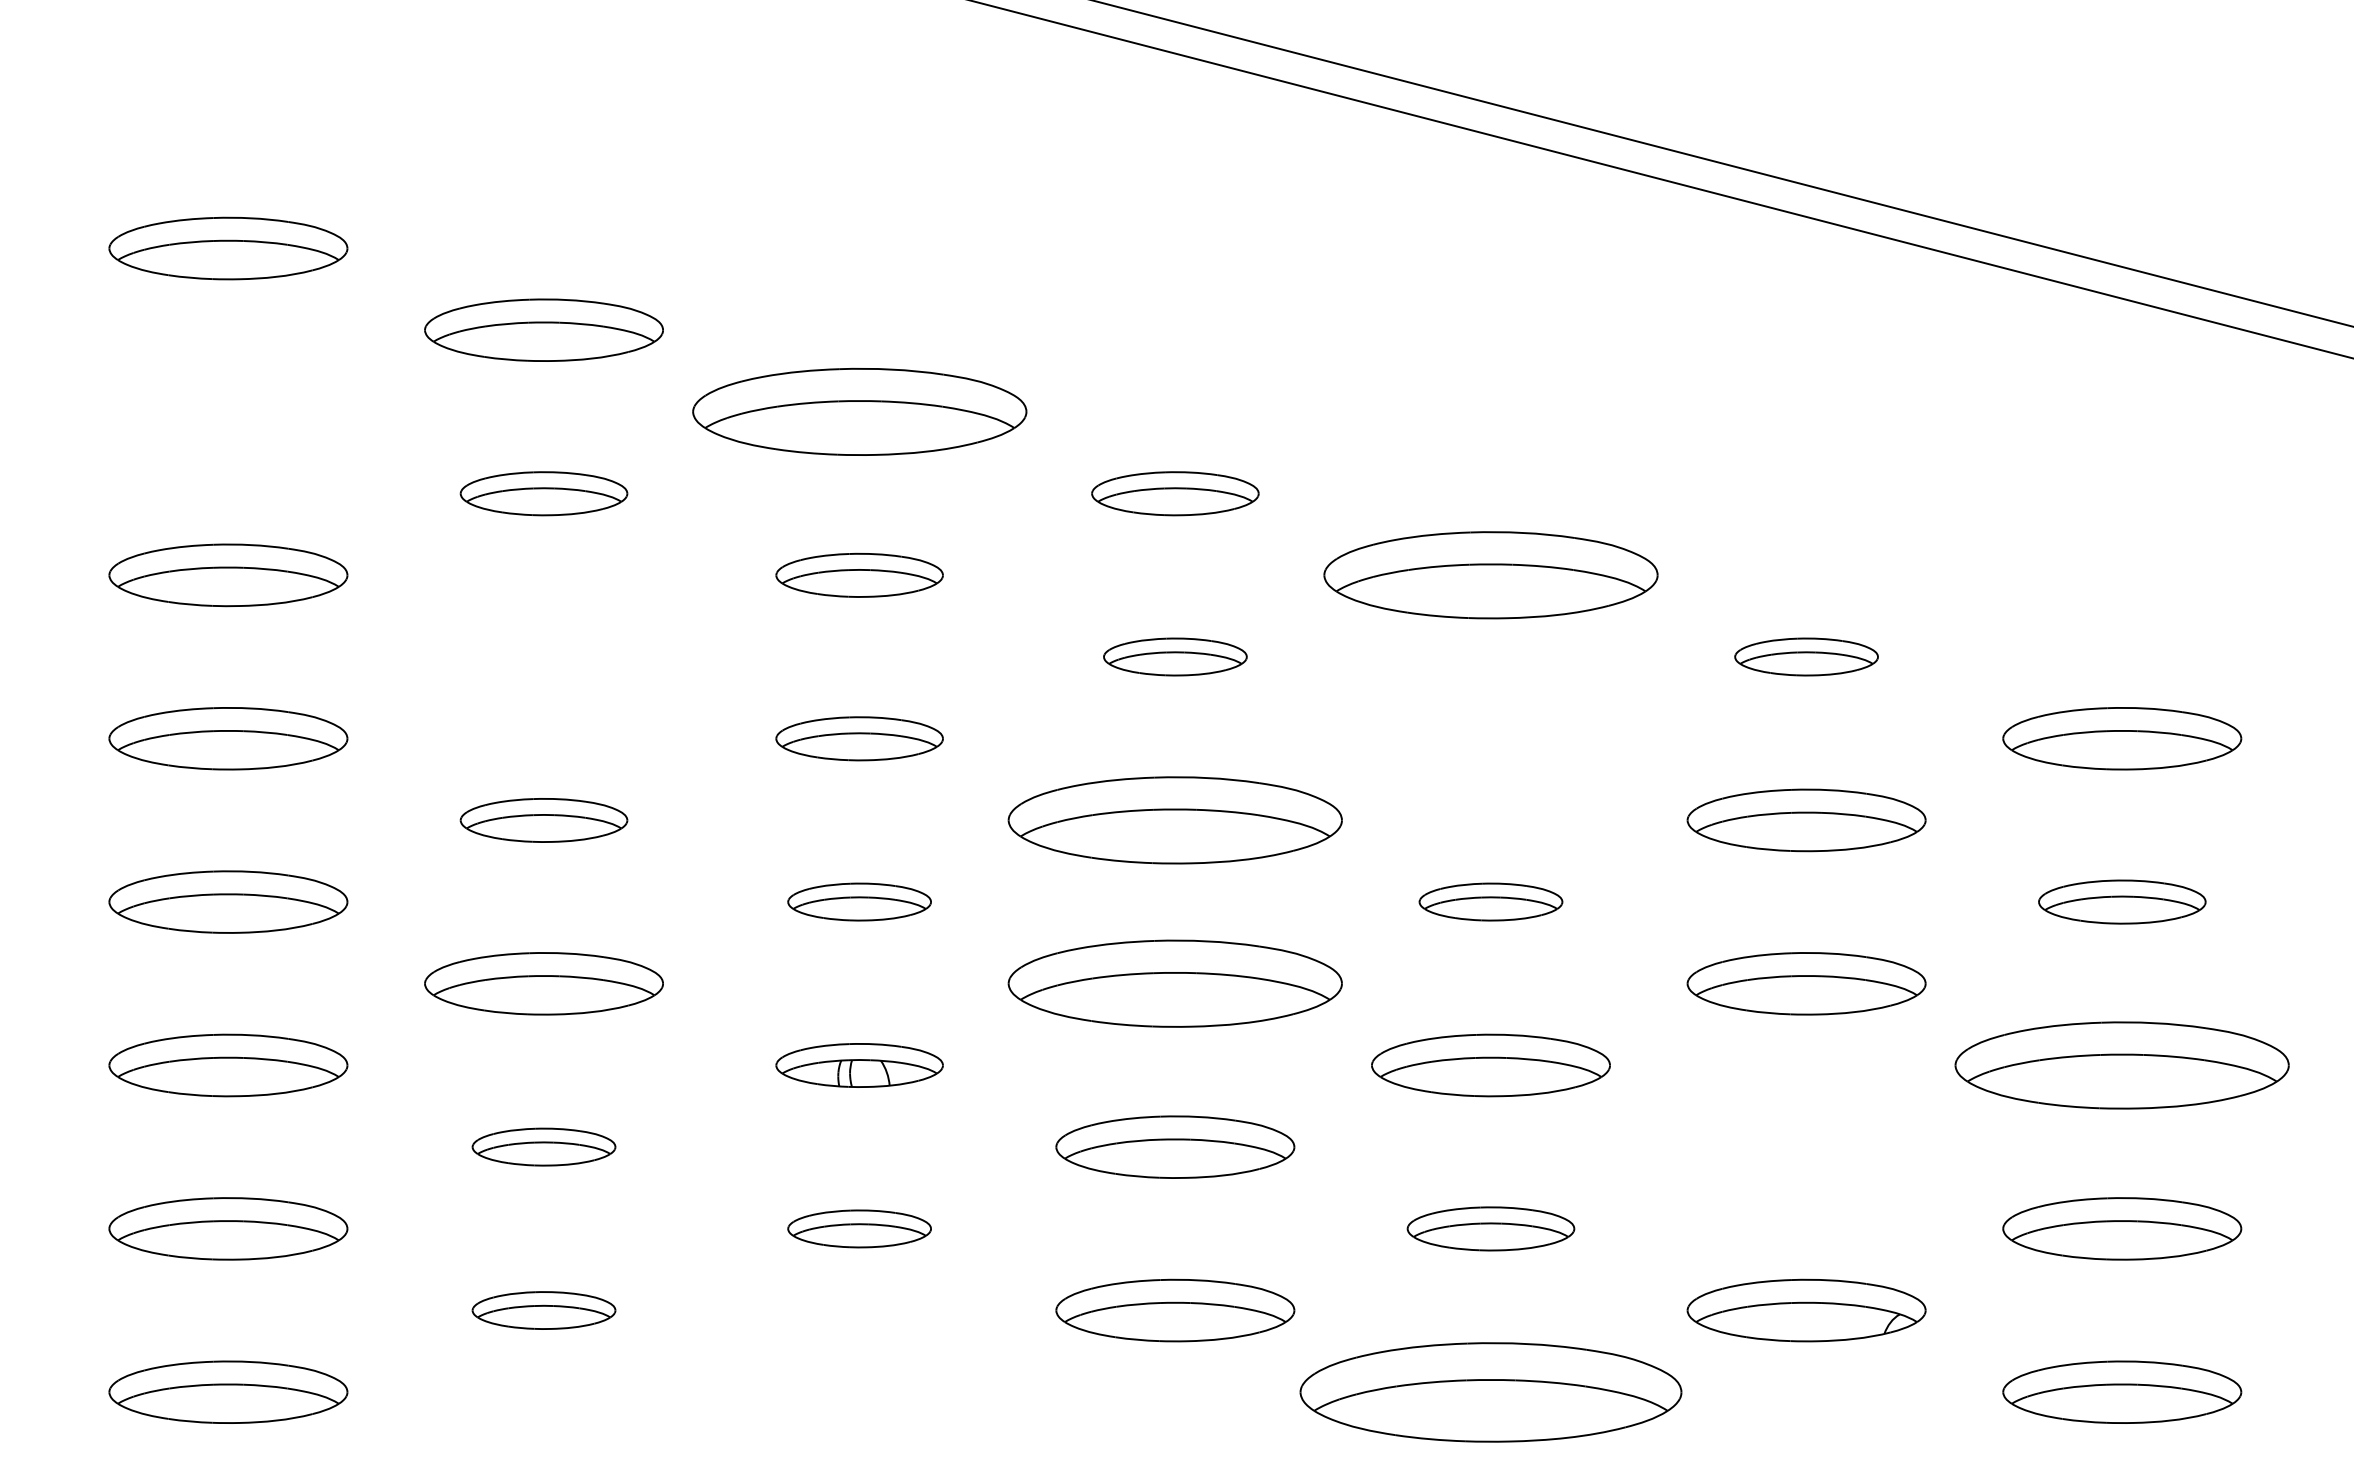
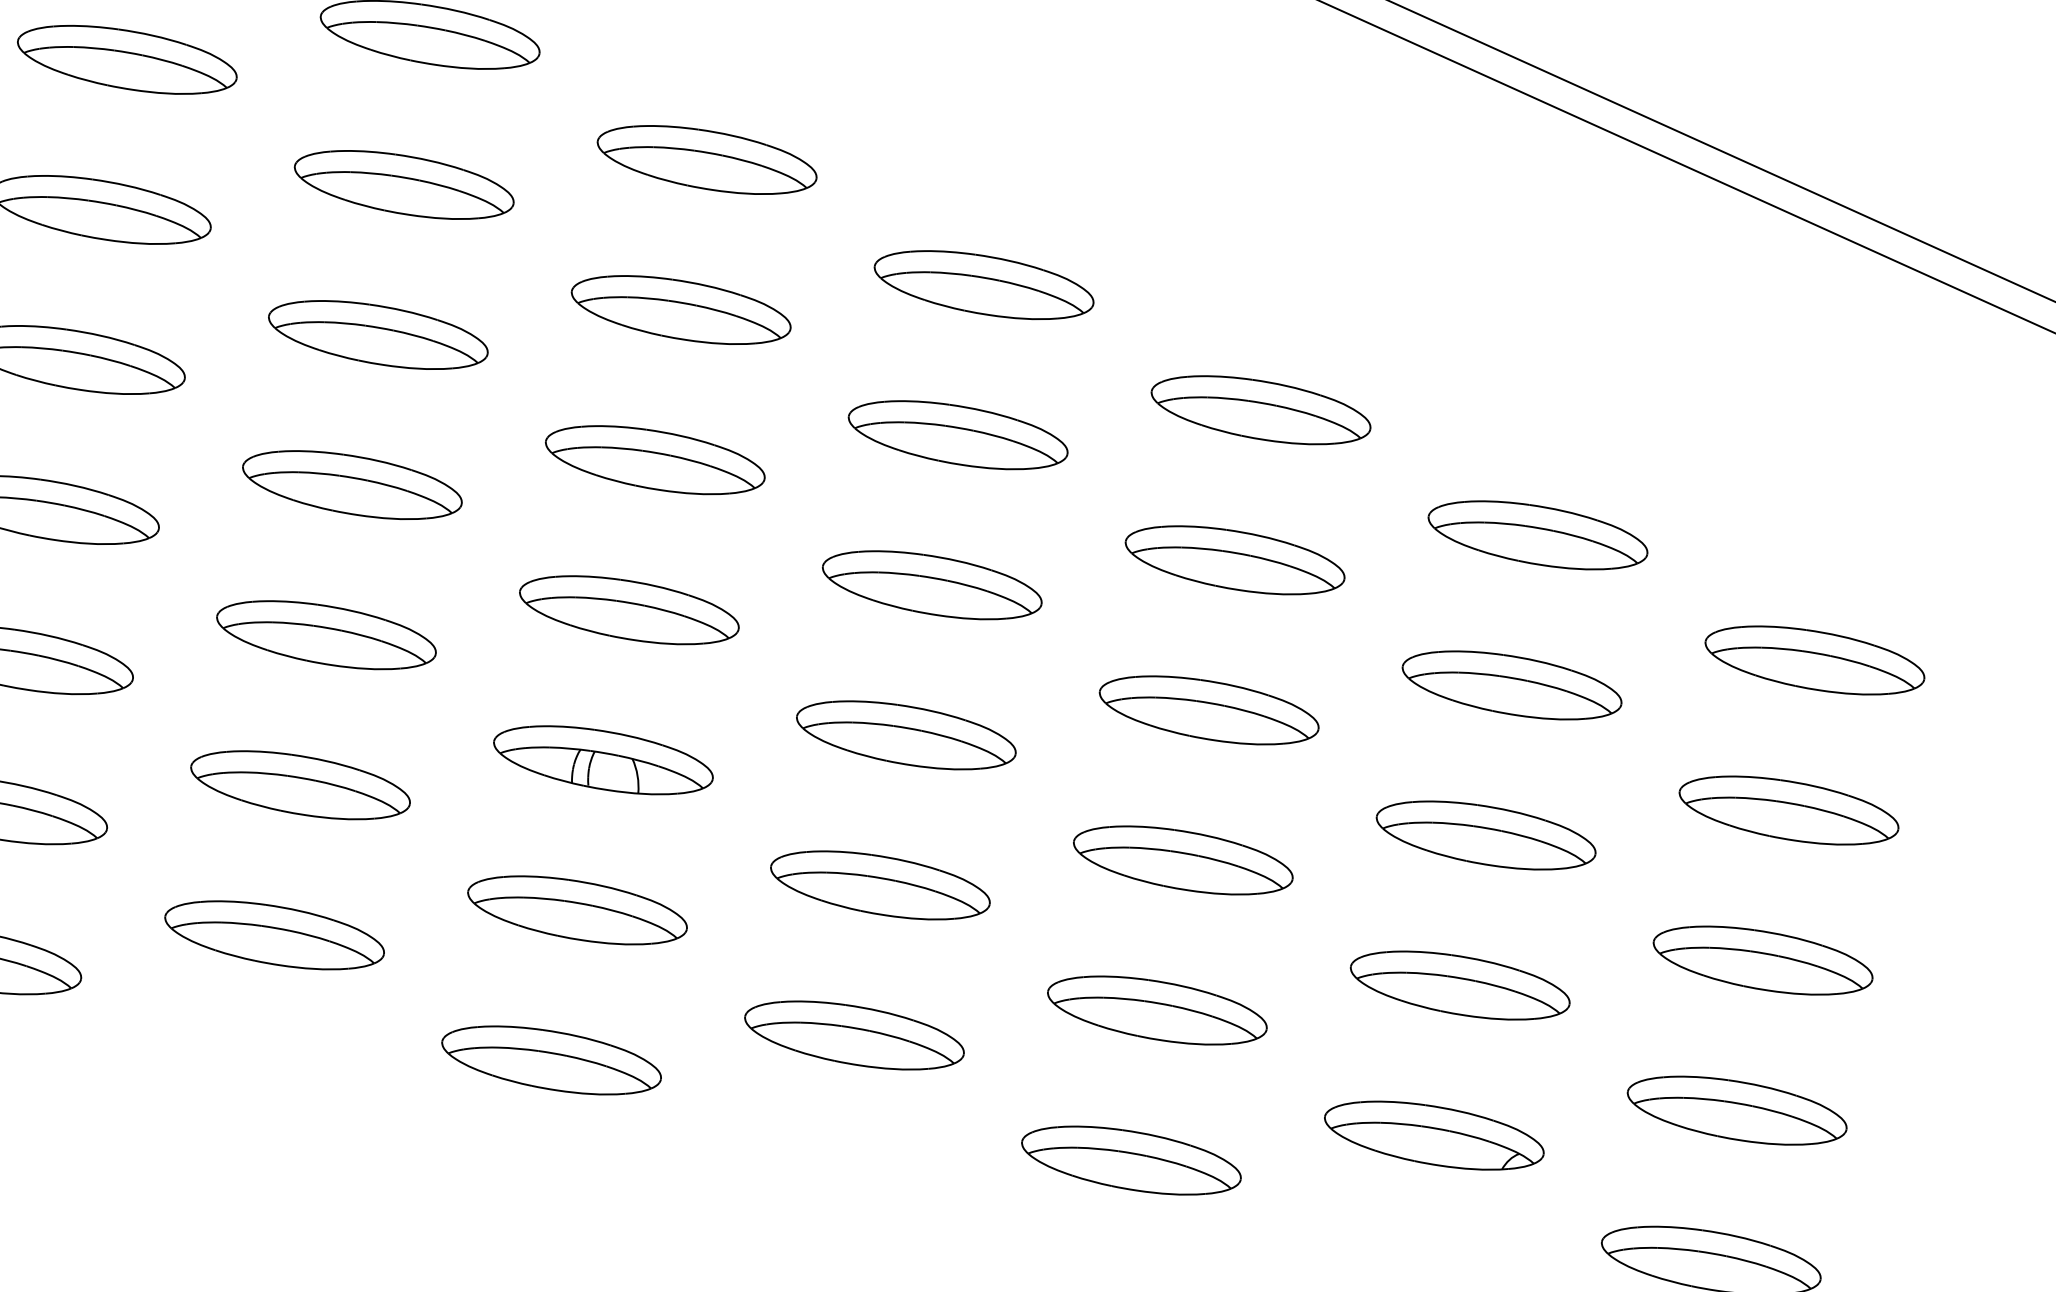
part: (228, 411) -> (127, 59), added
part: (859, 411) -> (707, 159), size x0.71
part: (543, 493) -> (403, 184), size x1.43
part: (1175, 493) -> (984, 284), size x1.43
part: (859, 575) -> (680, 310), size x1.43
part: (1490, 575) -> (1260, 410), size x0.71
part: (543, 656) -> (377, 334), added
part: (1175, 656) -> (958, 434), size x1.67
part: (1806, 656) -> (1537, 534), size x1.67
part: (859, 738) -> (655, 459), size x1.43
part: (1490, 738) -> (1234, 560), added
part: (543, 820) -> (351, 485), size x1.43
part: (1175, 820) -> (932, 585), size x0.71
part: (859, 901) -> (629, 609), size x1.67
part: (1490, 901) -> (1208, 709), size x1.67
part: (2122, 901) -> (1789, 809), size x1.43
part: (1175, 983) -> (906, 735), size x0.71
part: (859, 1065) -> (603, 760), size x1.43
part: (2122, 1065) -> (1763, 960), size x0.71
part: (543, 1146) -> (300, 784), size x1.67
part: (1806, 1146) -> (1460, 984), added
part: (859, 1228) -> (577, 909), size x1.67
part: (1490, 1228) -> (1156, 1010), size x1.43
part: (543, 1310) -> (274, 935), size x1.67
part: (859, 1391) -> (551, 1059), added
part: (1490, 1391) -> (1131, 1159), size x0.62

